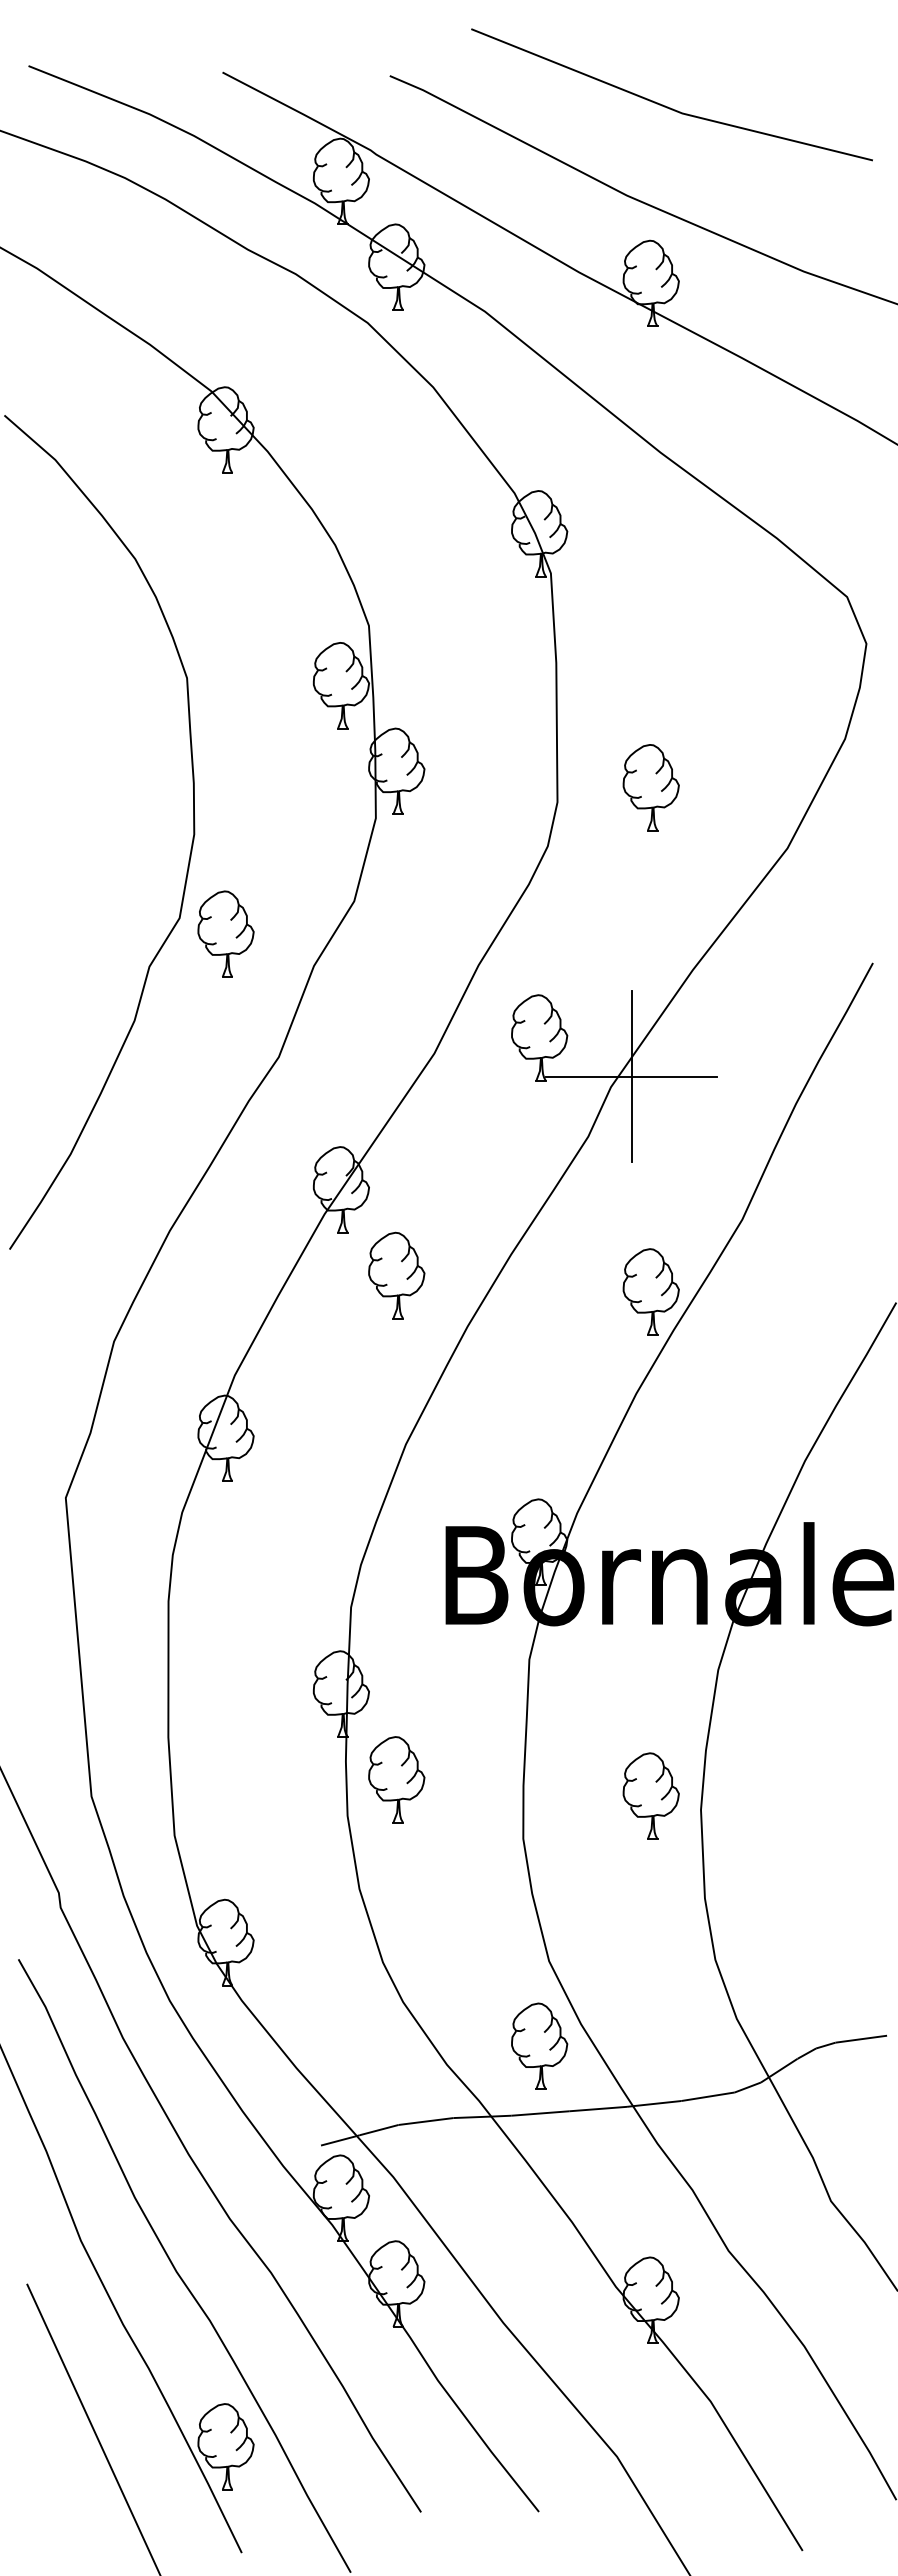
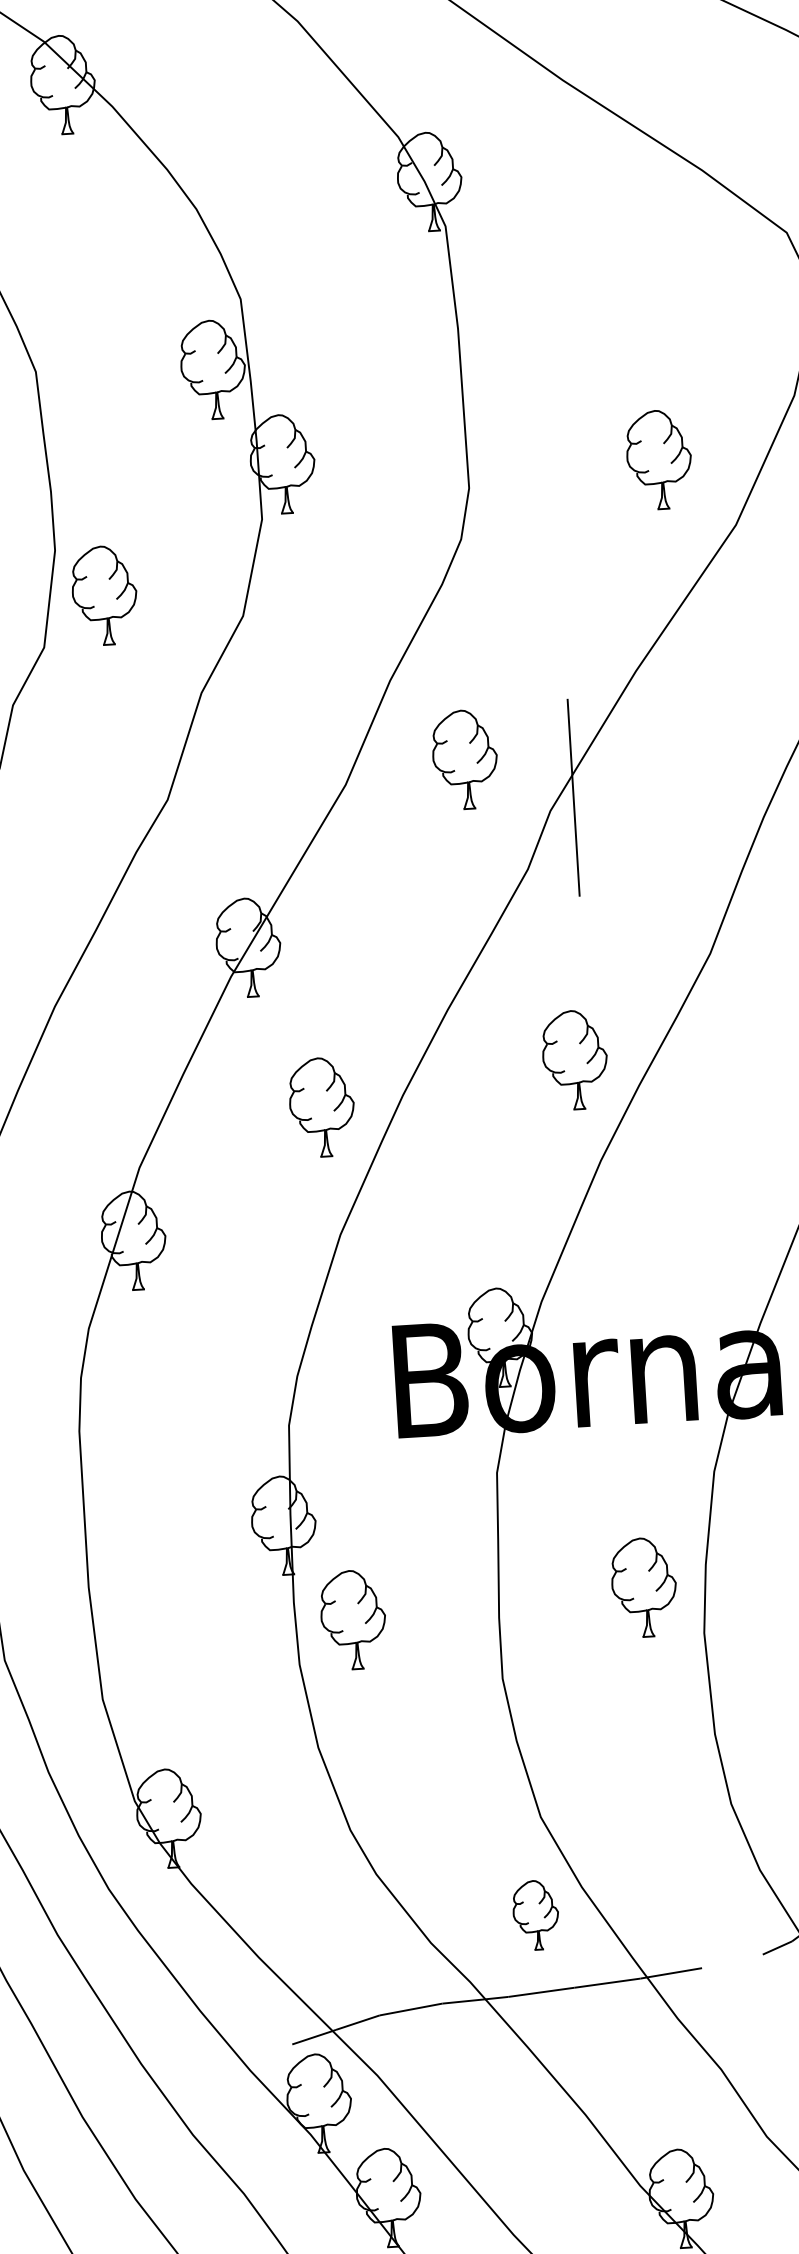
part: (650, 787) -> (658, 459), moved
part: (225, 933) -> (104, 594), moved
line: (631, 1076) -> (573, 797), removed
part: (396, 1275) -> (321, 1107), moved
part: (650, 1291) -> (574, 1059), moved
part: (650, 1795) -> (643, 1586), moved
part: (539, 2045) -> (535, 1914), size x0.7
line: (707, 2096) -> (731, 1961), removed

